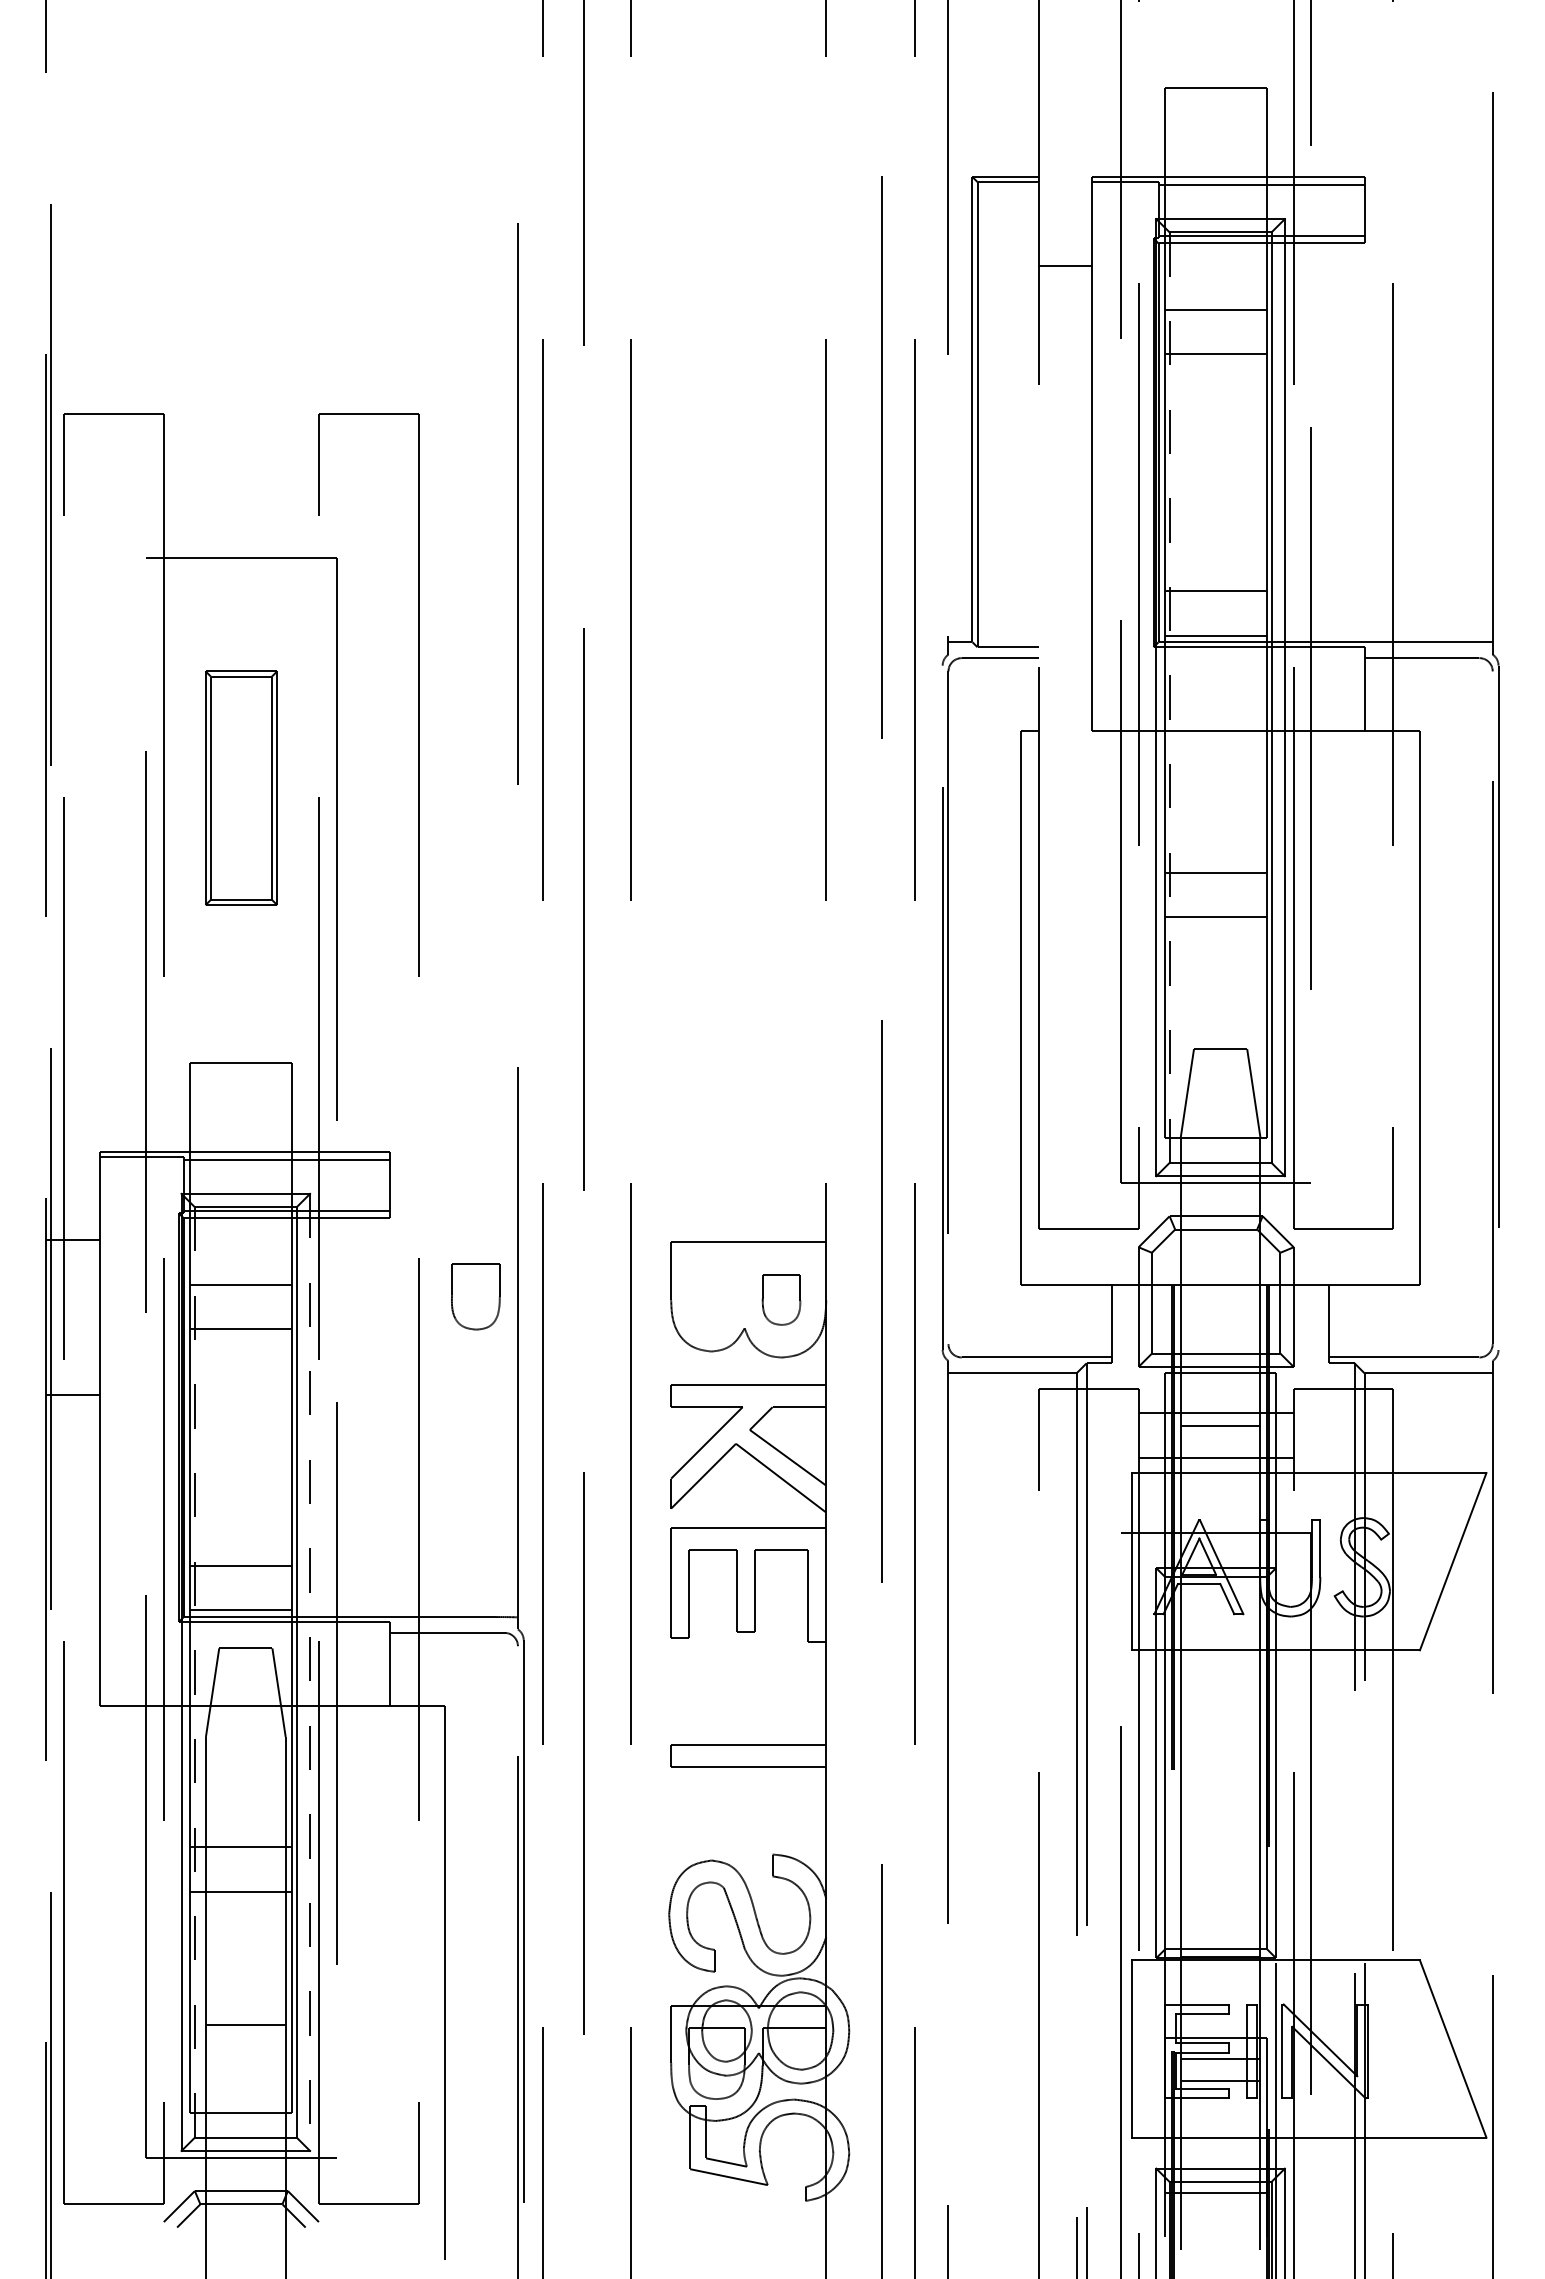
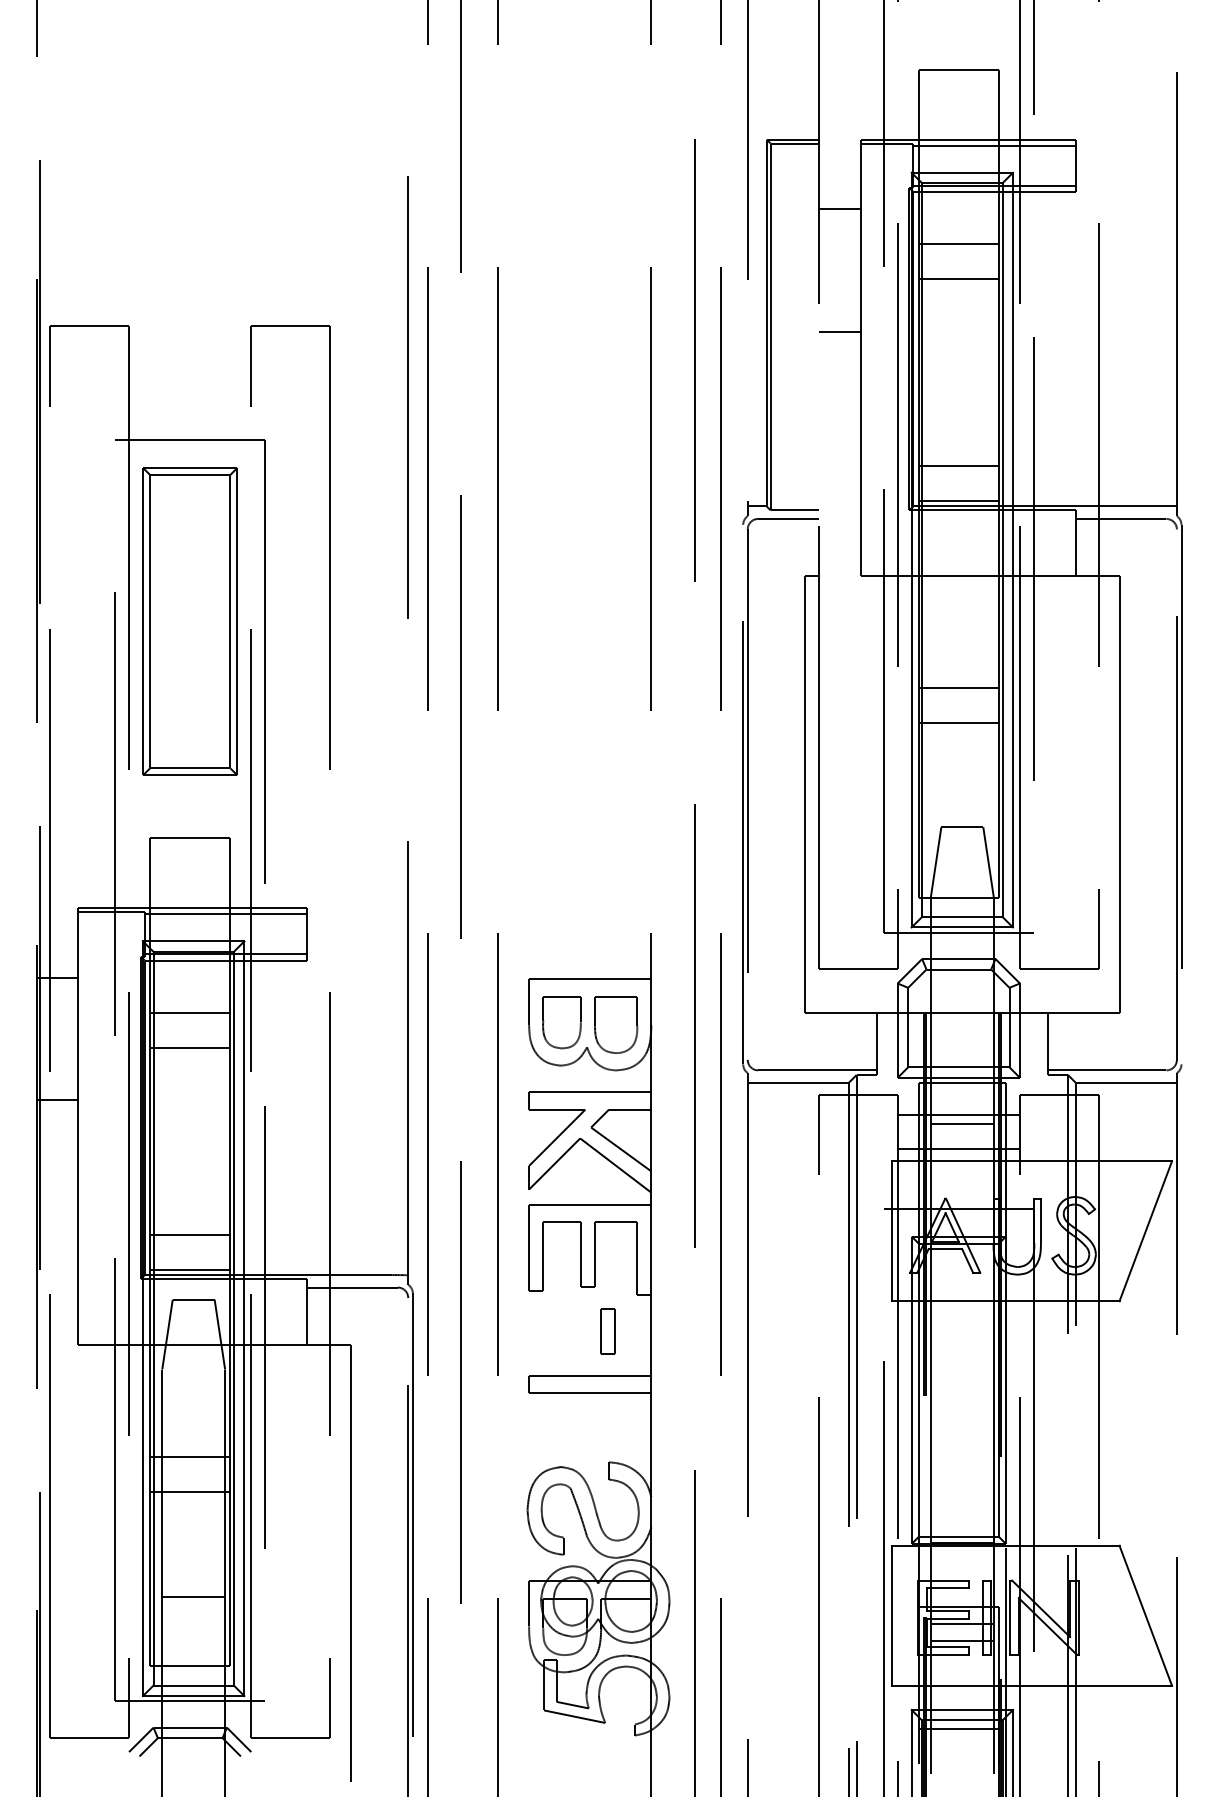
line: (1065, 420) -> (840, 331), added
line: (1169, 698) -> (922, 550), dashed -> solid
part: (241, 787) -> (190, 620), size x1.67
part: (475, 1296) -> (561, 1022), moved
part: (781, 1299) -> (616, 1024), size x1.43
line: (194, 1672) -> (153, 1318), dashed -> solid
line: (310, 1672) -> (244, 1318), dashed -> solid
part: (771, 1688) -> (608, 1331), added

